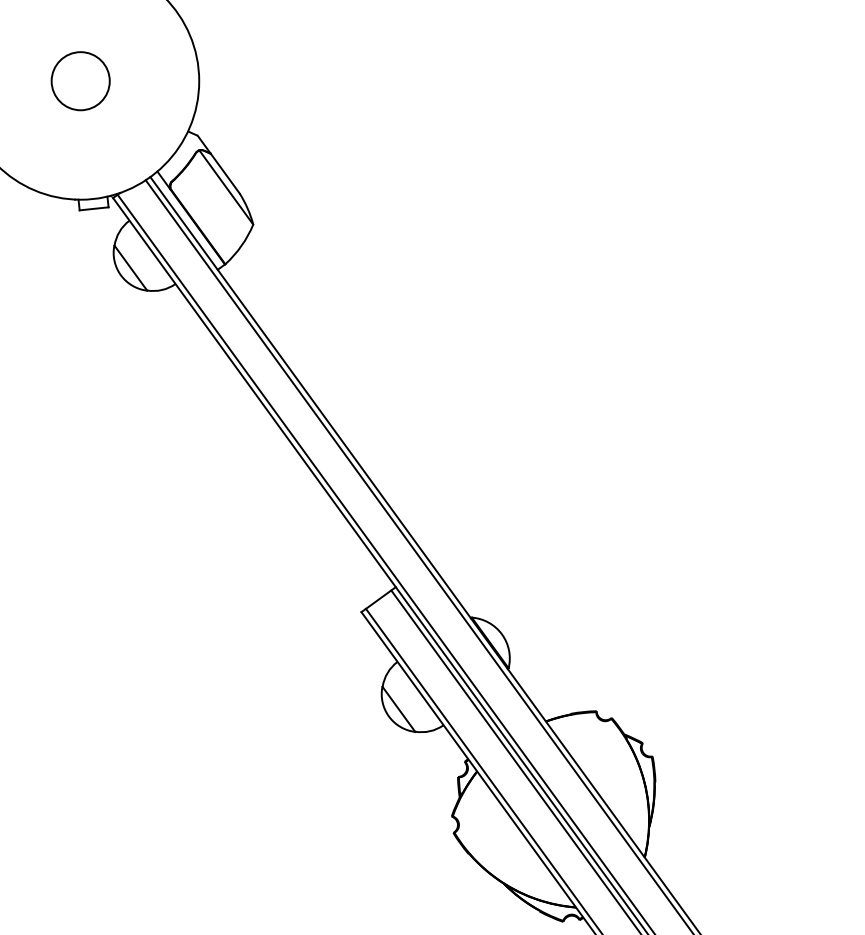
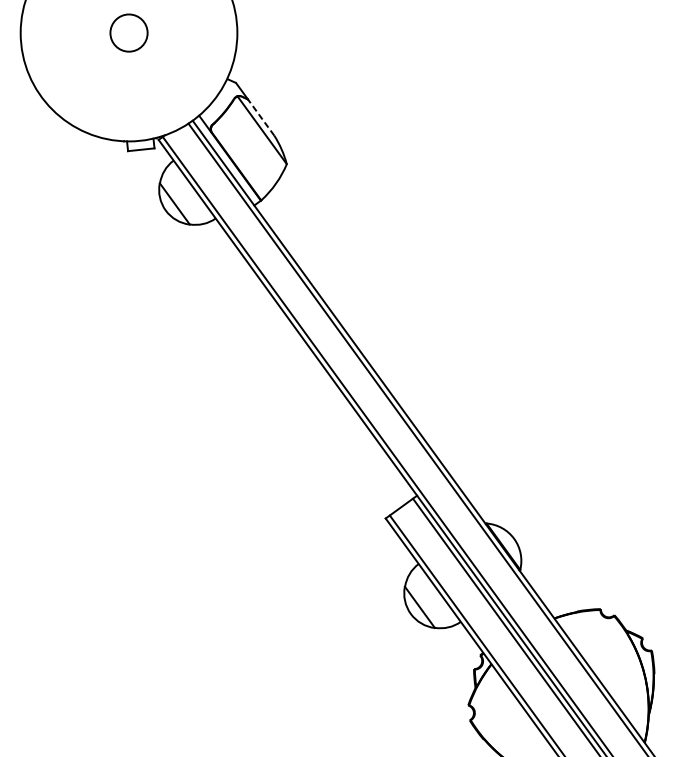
circle: (80, 81) -> (128, 33), size x0.7
line: (224, 173) -> (260, 117), solid -> dashed

